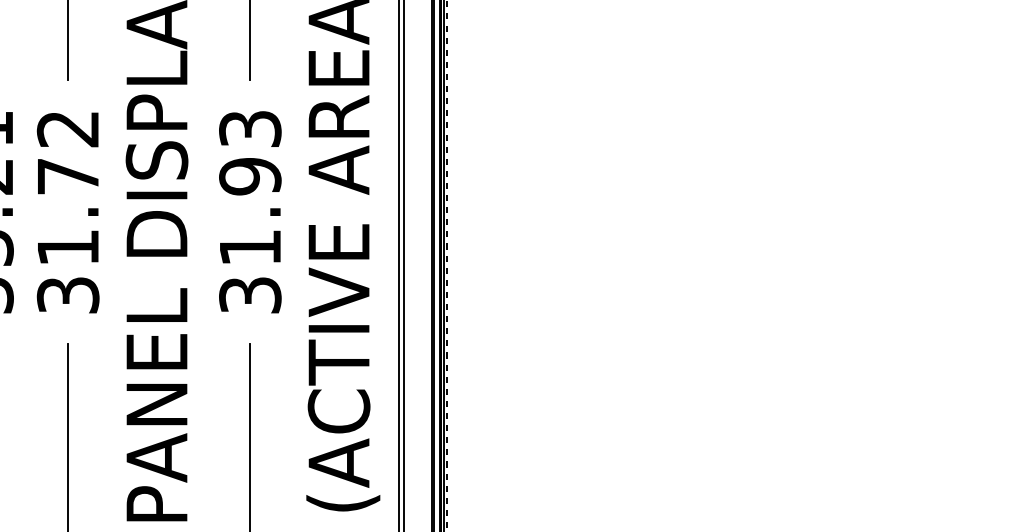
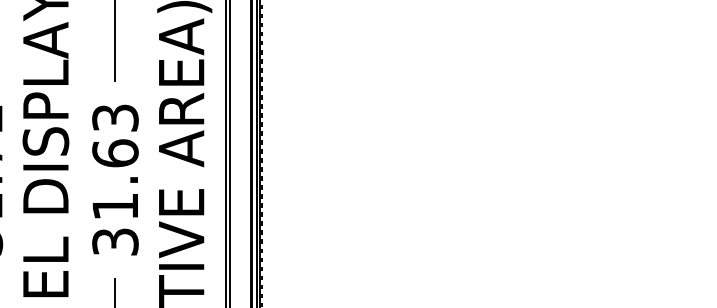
text: (250, 176) -> (115, 153), 31.93 -> 31.63

